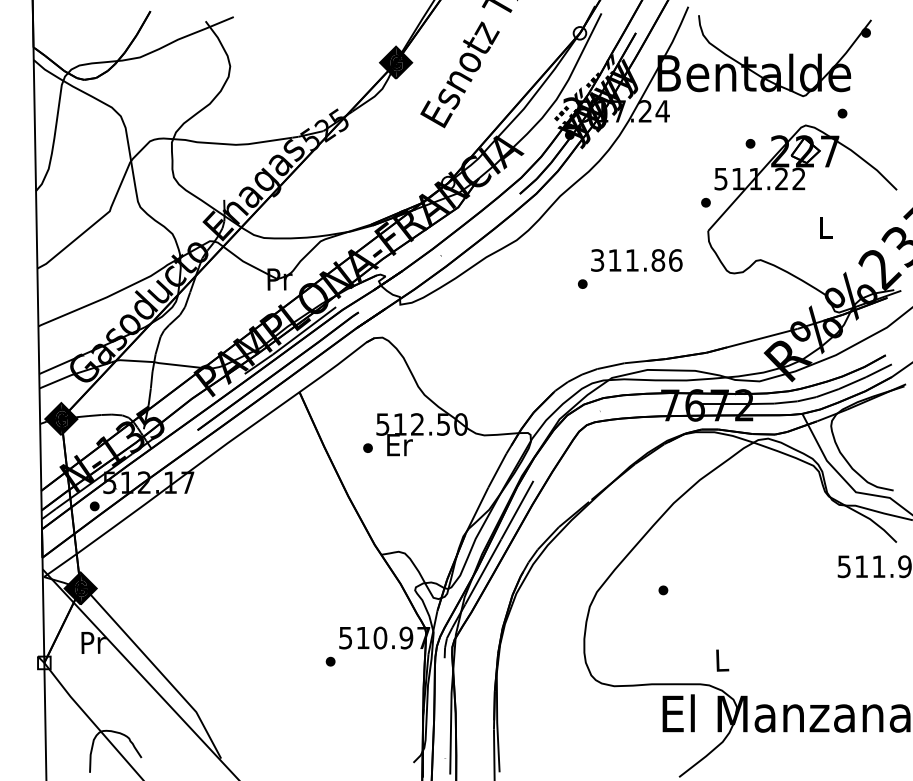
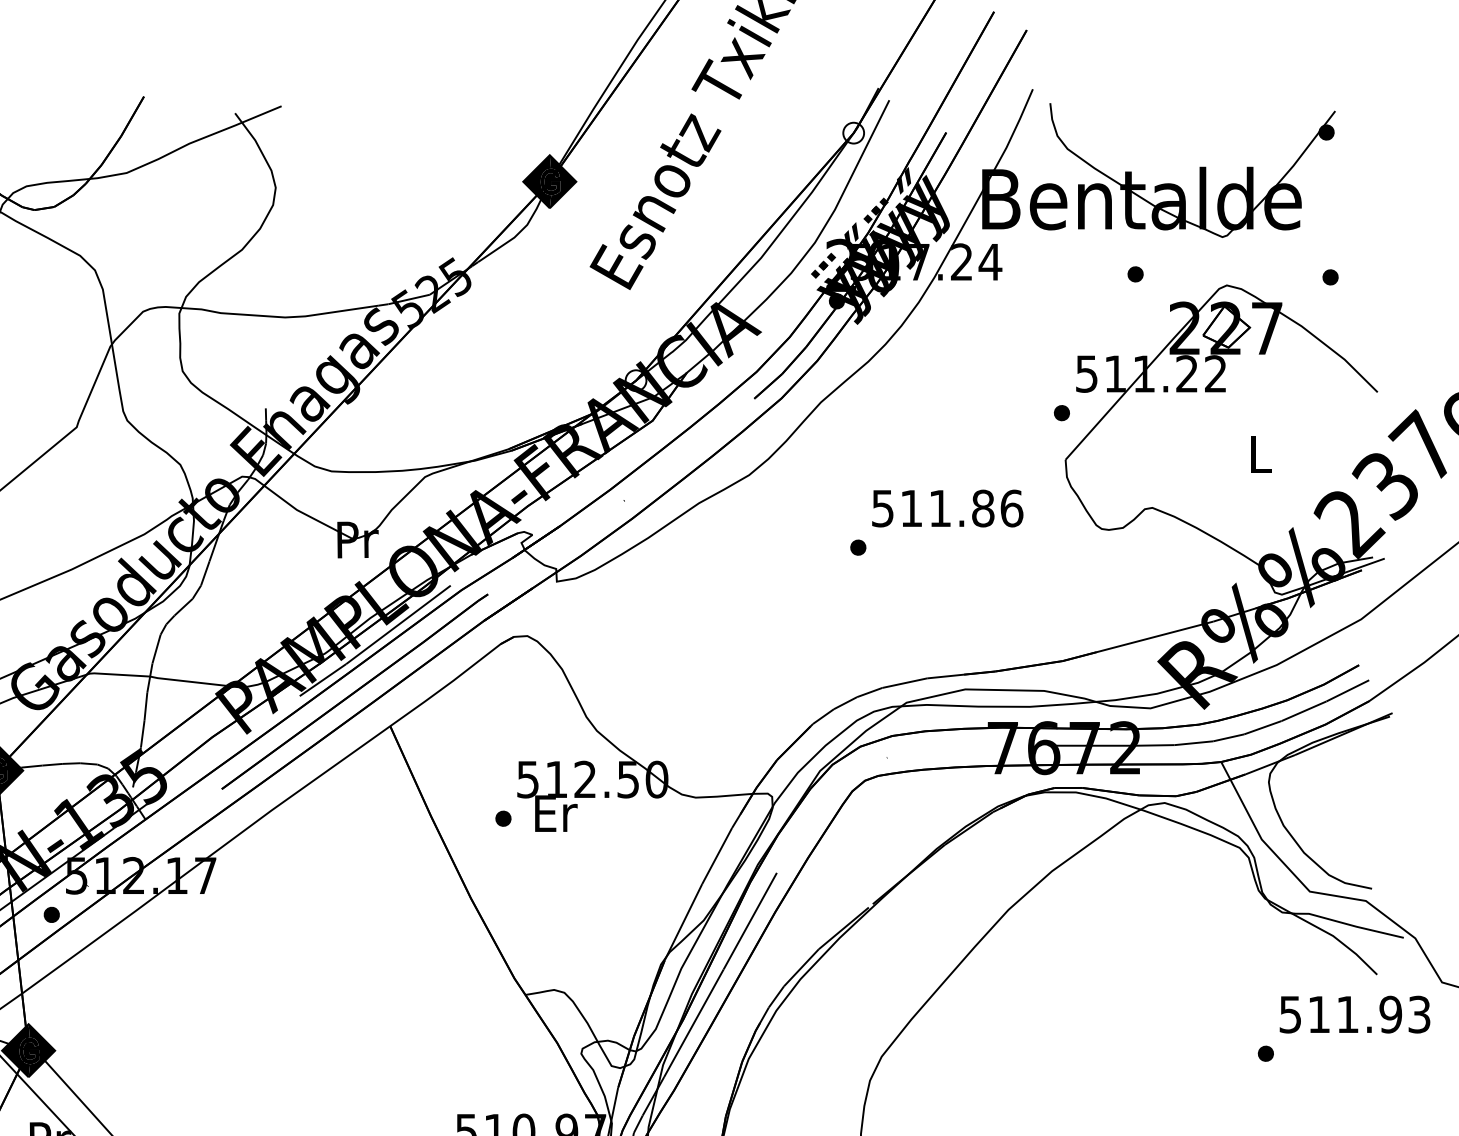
part: (842, 113) -> (1330, 277), moved
part: (750, 143) -> (1135, 273), moved
text: (597, 260) -> (882, 508), 311.86 -> 511.86
part: (663, 590) -> (1266, 1053), moved

